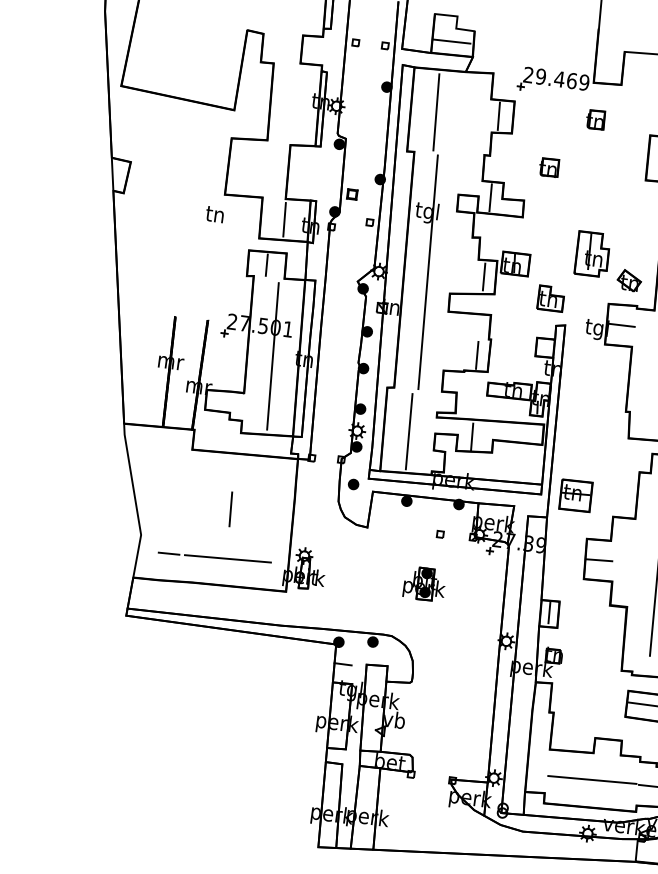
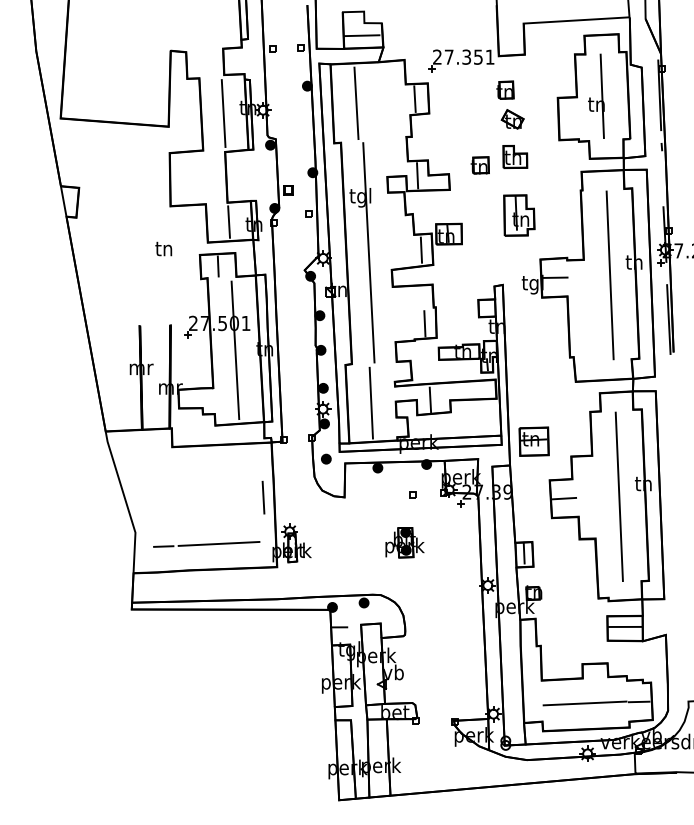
text: (562, 78) -> (469, 56), 29.469 -> 27.351
line: (294, 104) -> (223, 113), added
part: (548, 167) -> (479, 165), moved
text: (214, 213) -> (163, 248), moved
part: (629, 280) -> (512, 119), moved
part: (551, 298) -> (515, 156), moved
line: (230, 509) -> (263, 497), moved

